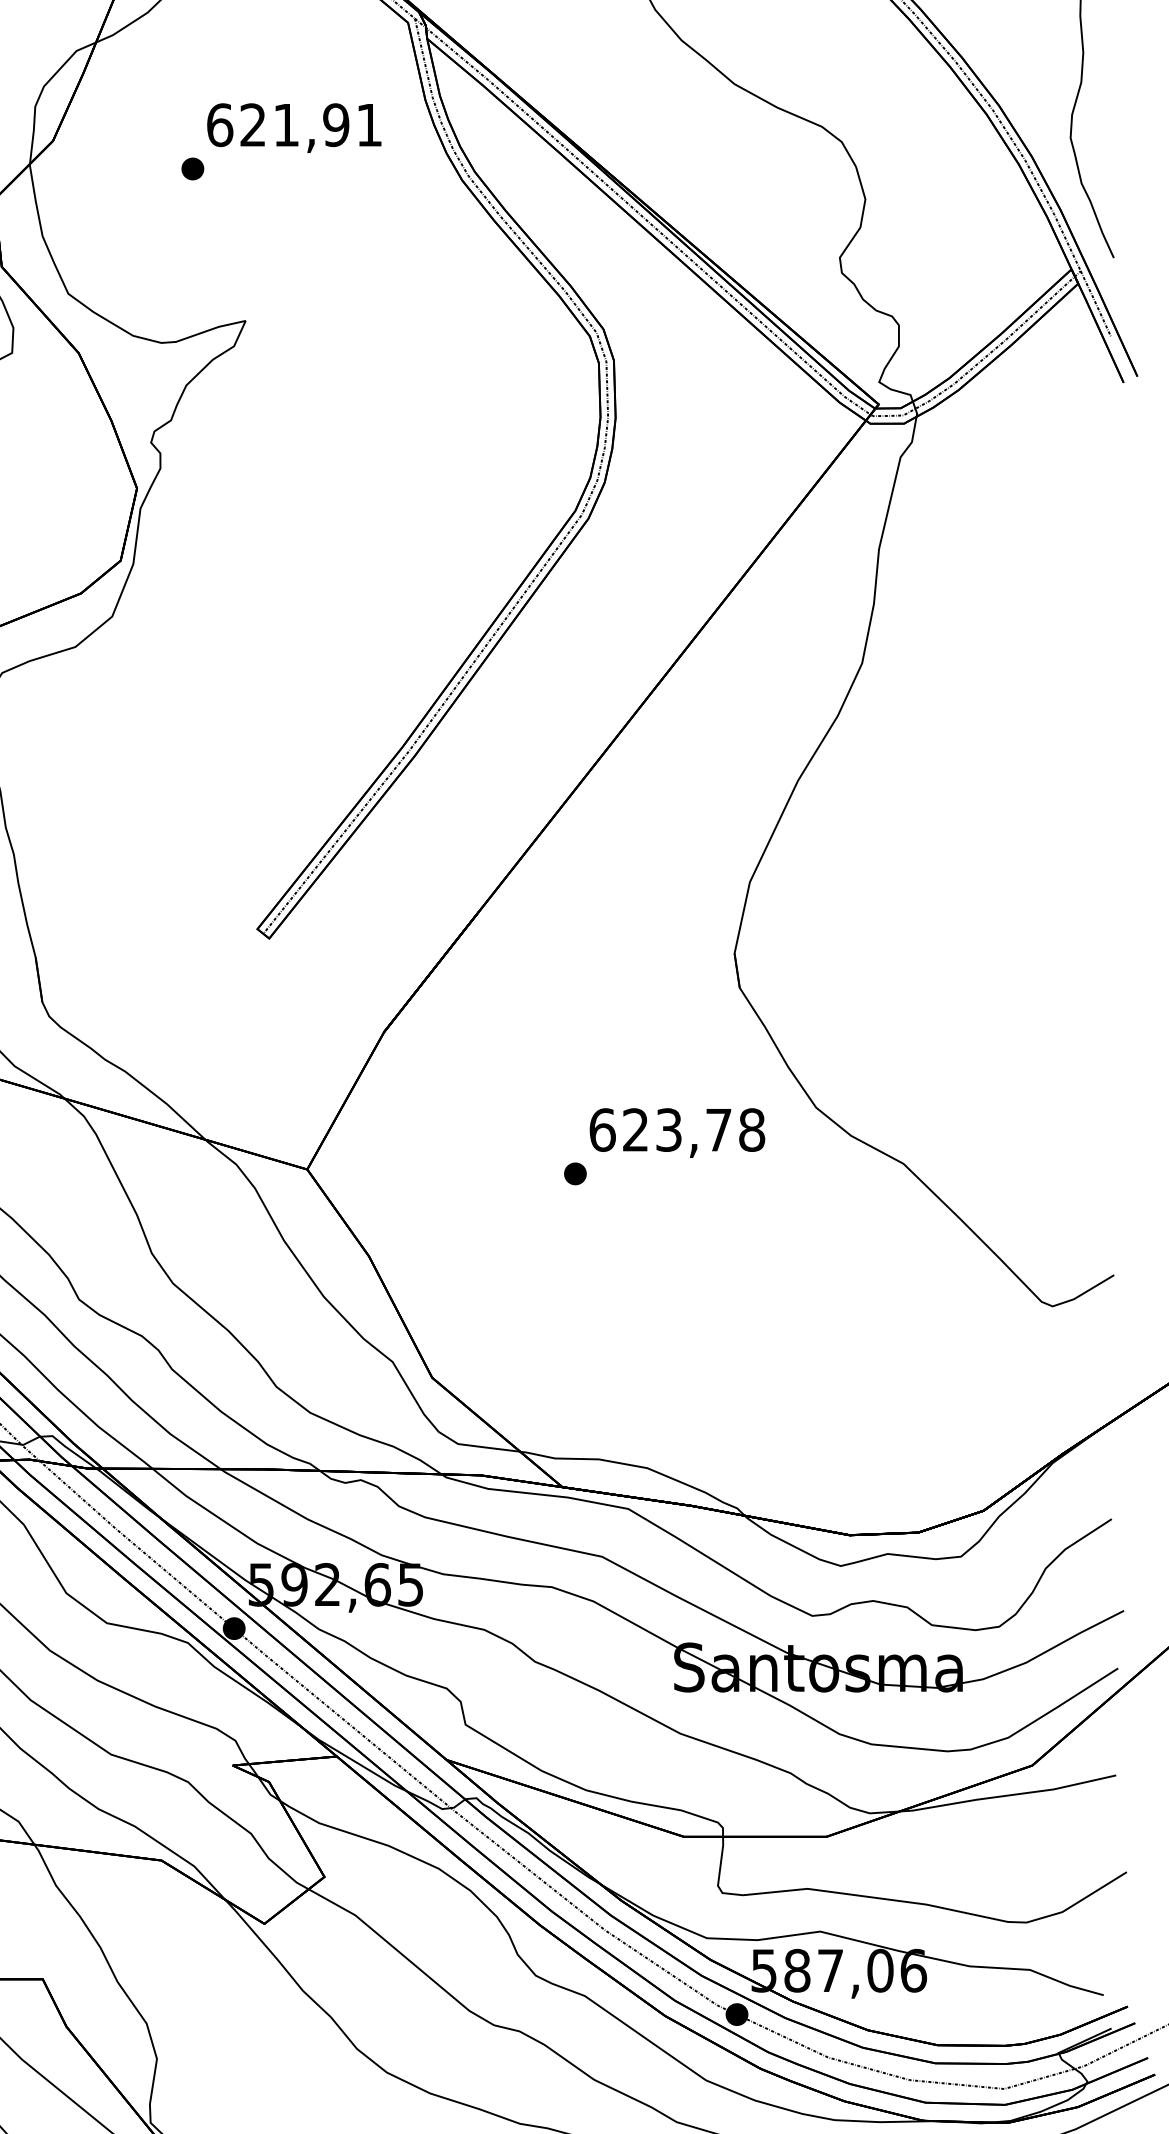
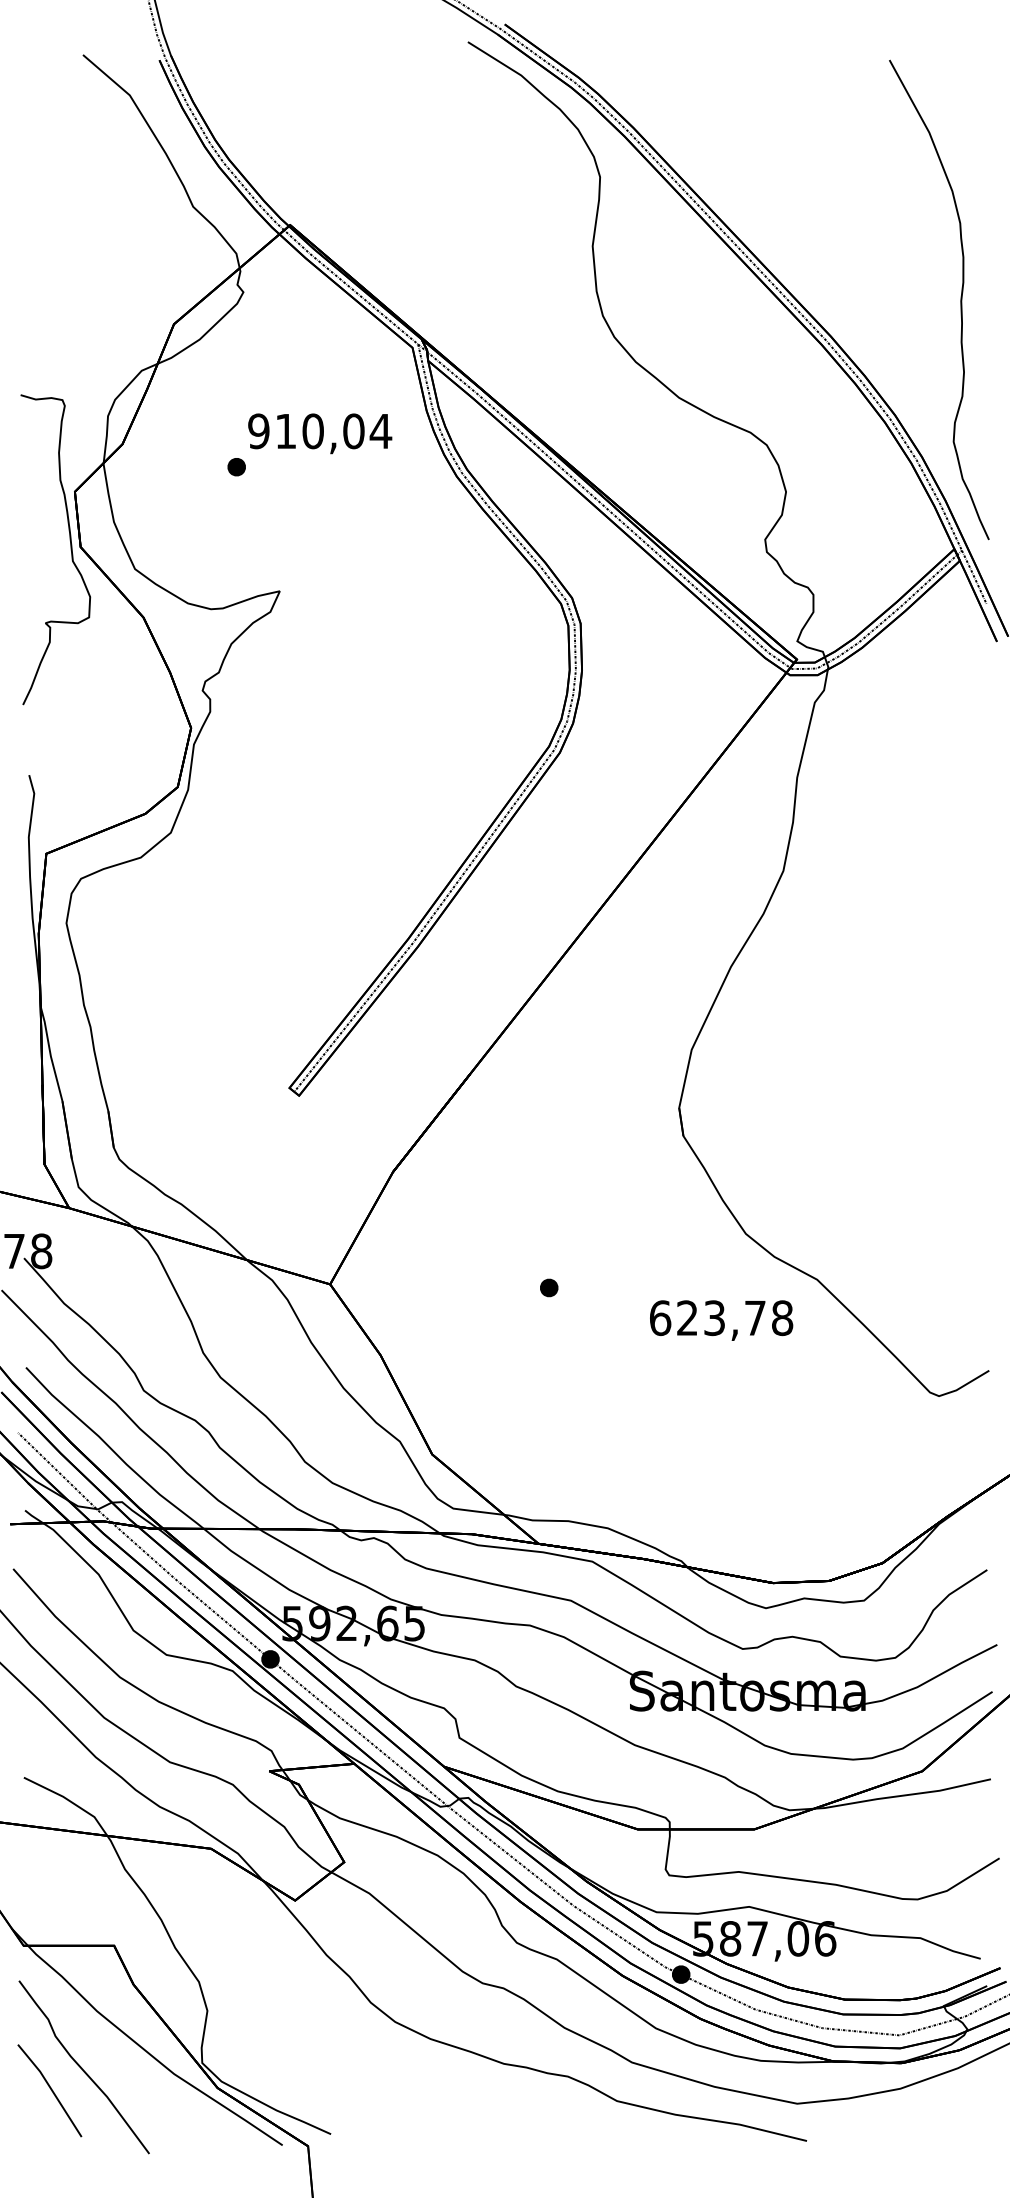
text: (295, 125) -> (320, 431), 621,91 -> 910,04
text: (677, 1132) -> (721, 1320), moved

